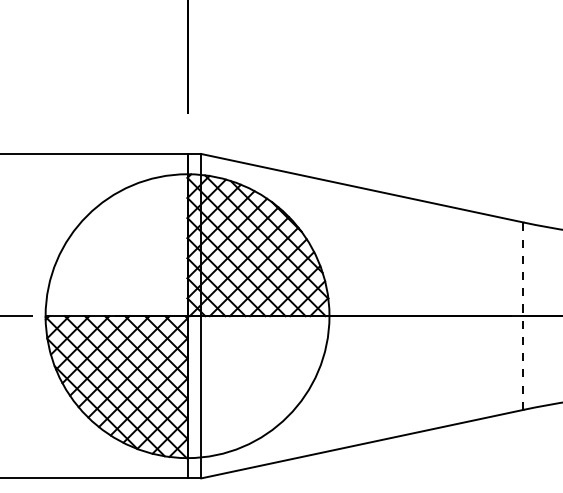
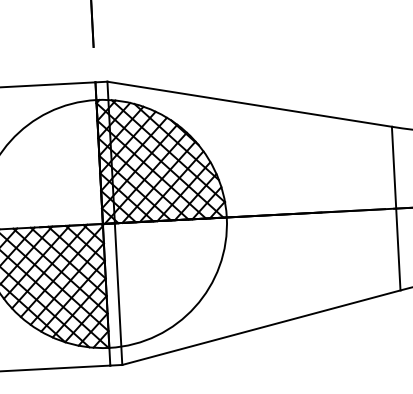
line: (523, 316) -> (396, 208), dashed -> solid

